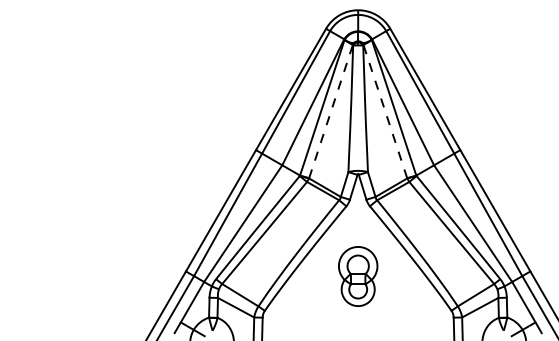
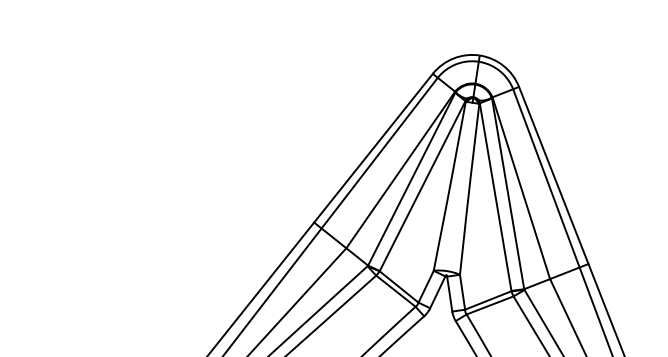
line: (330, 111) -> (421, 185), dashed -> solid
line: (385, 111) -> (495, 196), dashed -> solid

